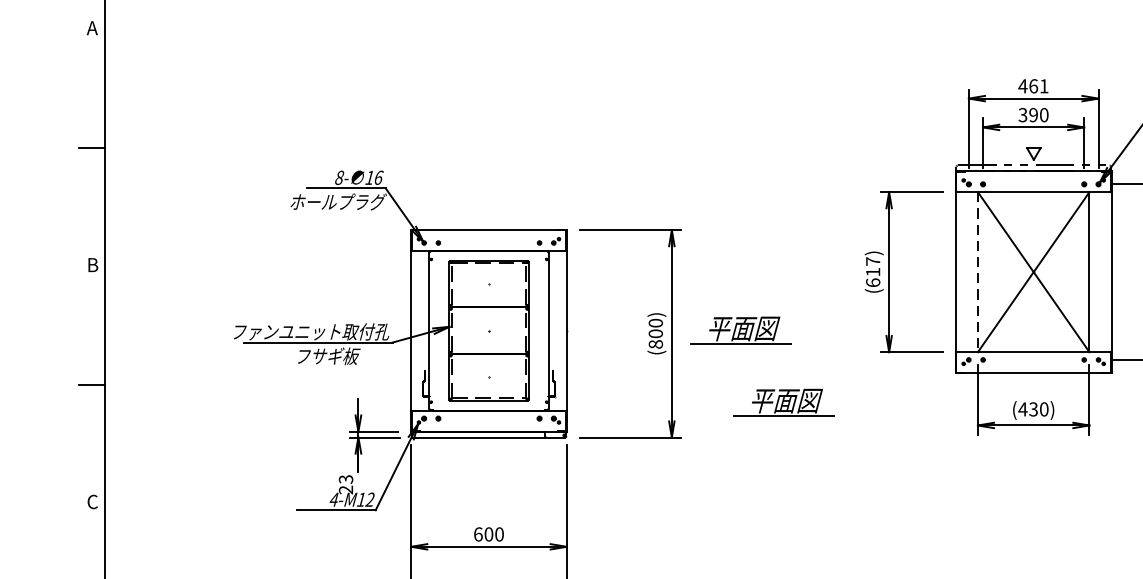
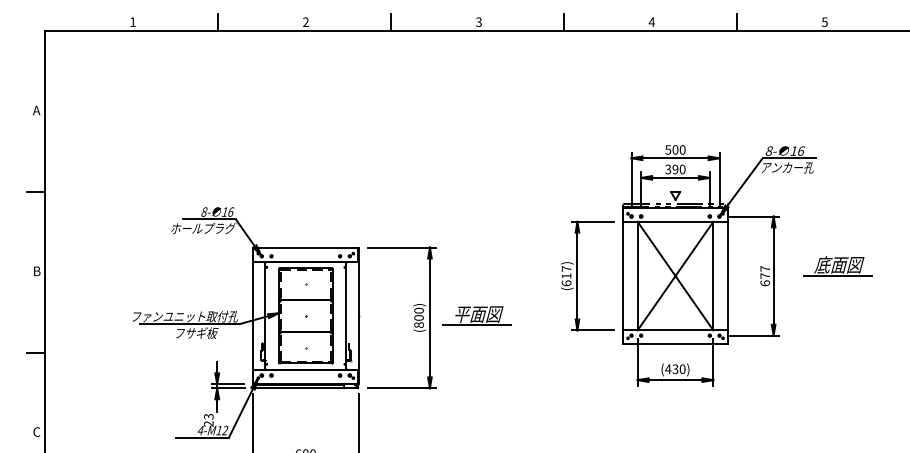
text: (1033, 85) -> (675, 149), 461 -> 500
line: (977, 272) -> (637, 276), dashed -> solid
part: (783, 402) -> (505, 364), removed

